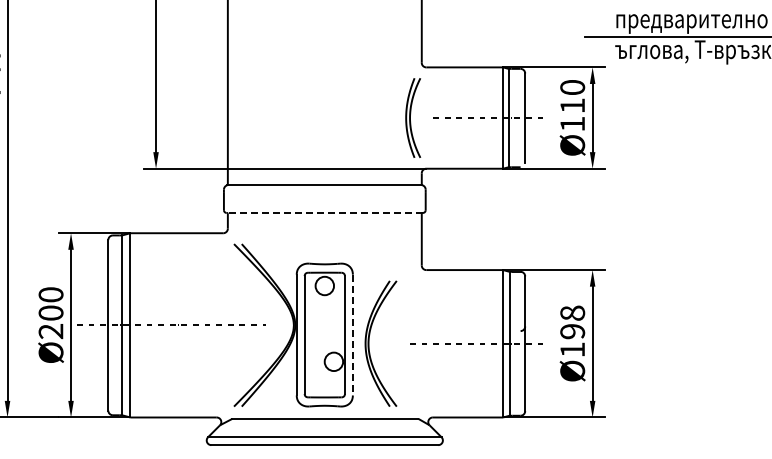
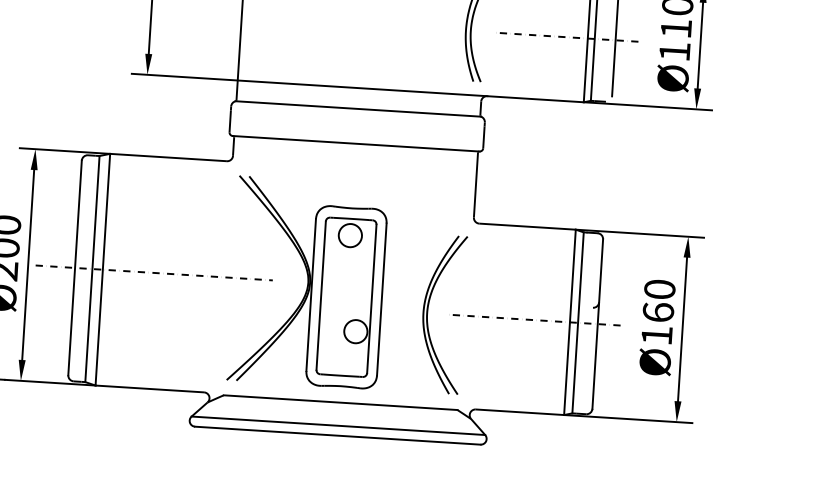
line: (324, 212) -> (355, 143), dashed -> solid
text: (572, 322) -> (658, 301), Ø198 -> Ø160
line: (352, 335) -> (381, 300), dashed -> solid
part: (369, 343) -> (428, 313), moved

